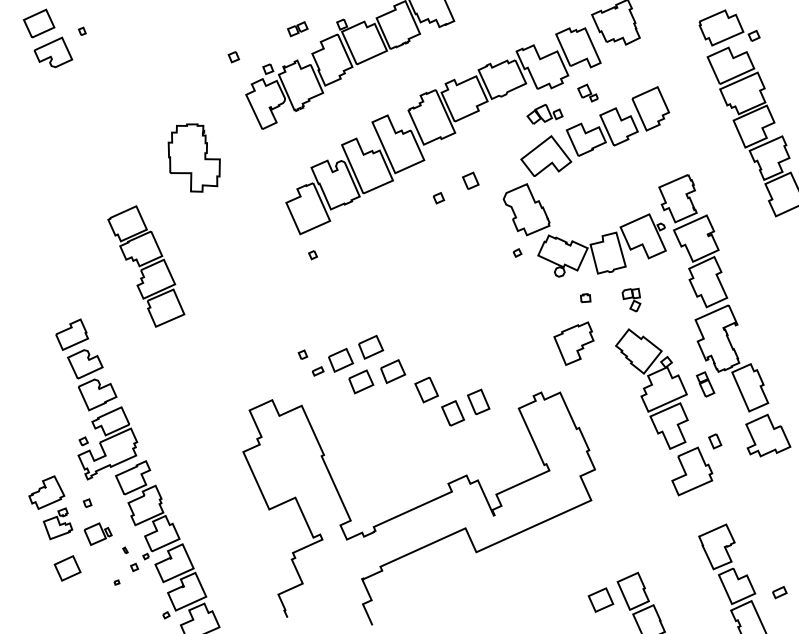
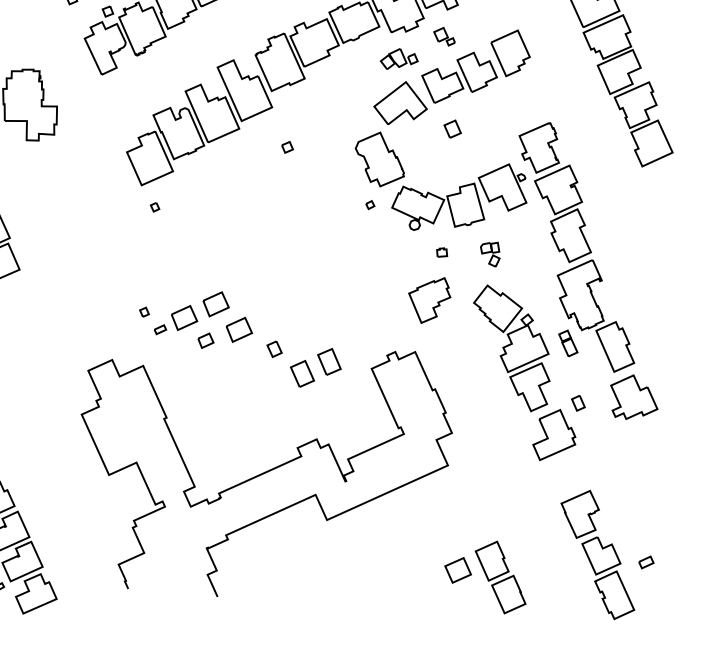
part: (470, 180) -> (452, 128), moved
part: (361, 381) -> (206, 340), size x0.6
part: (426, 389) -> (274, 348), size x0.6

